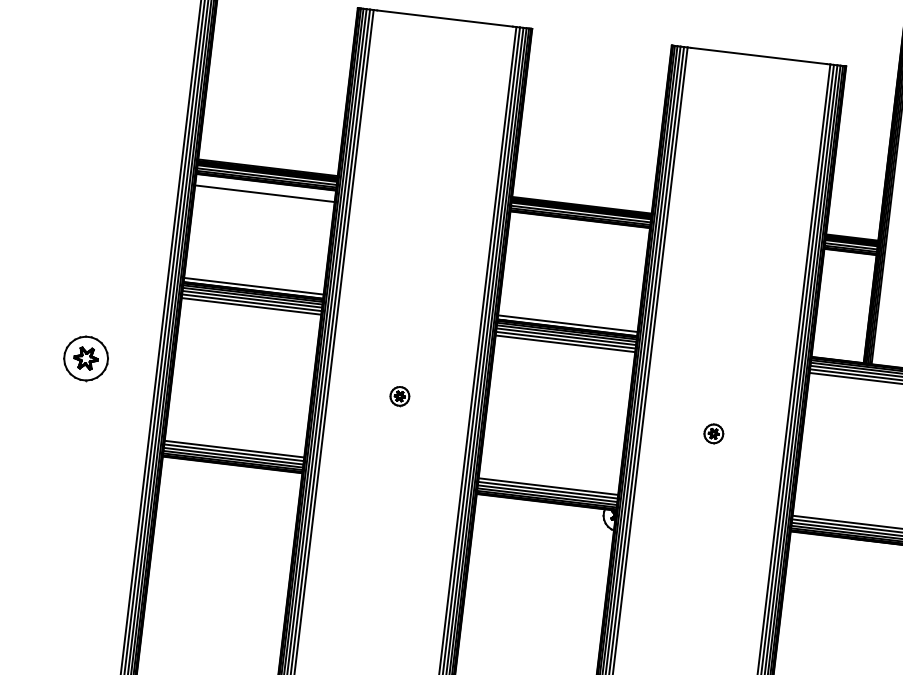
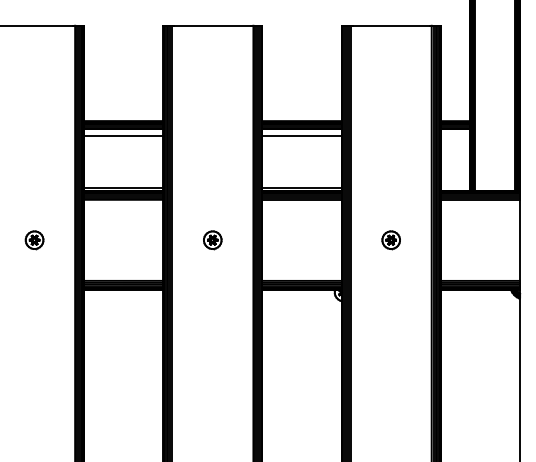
line: (578, 230) -> (301, 135), added
part: (85, 359) -> (34, 240), size x0.71
part: (399, 396) -> (212, 240), size x1.67
part: (712, 434) -> (390, 240), size x1.67

